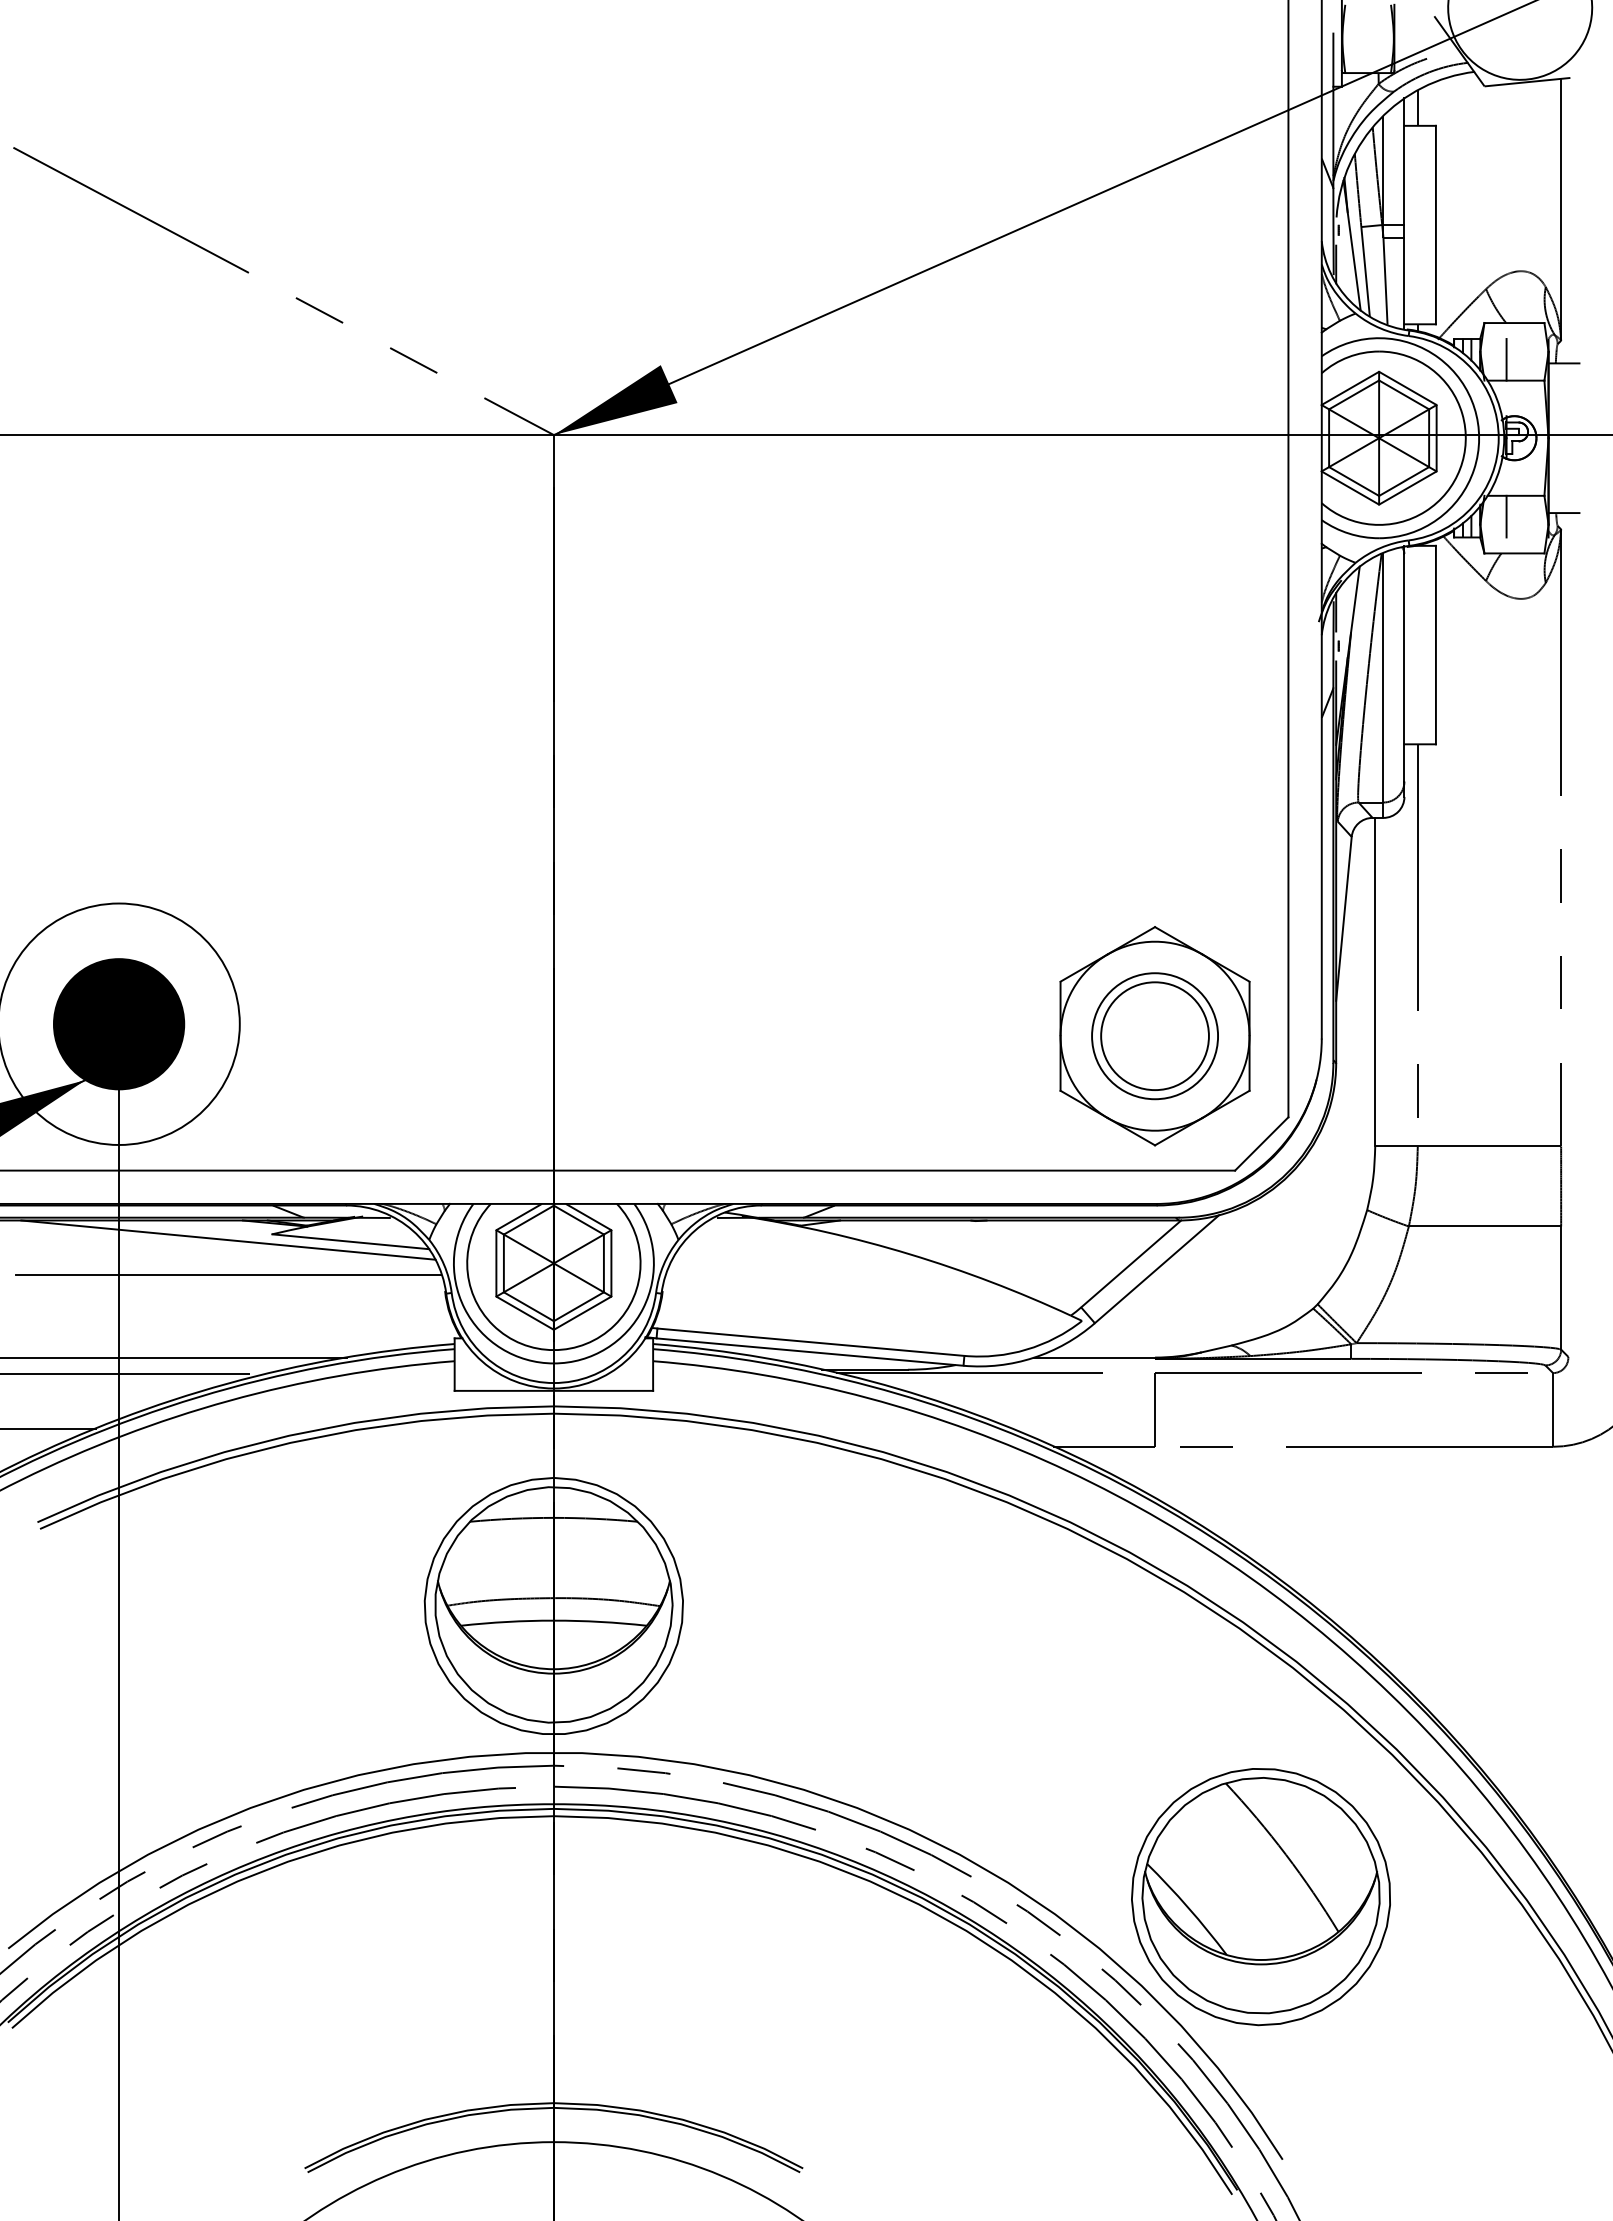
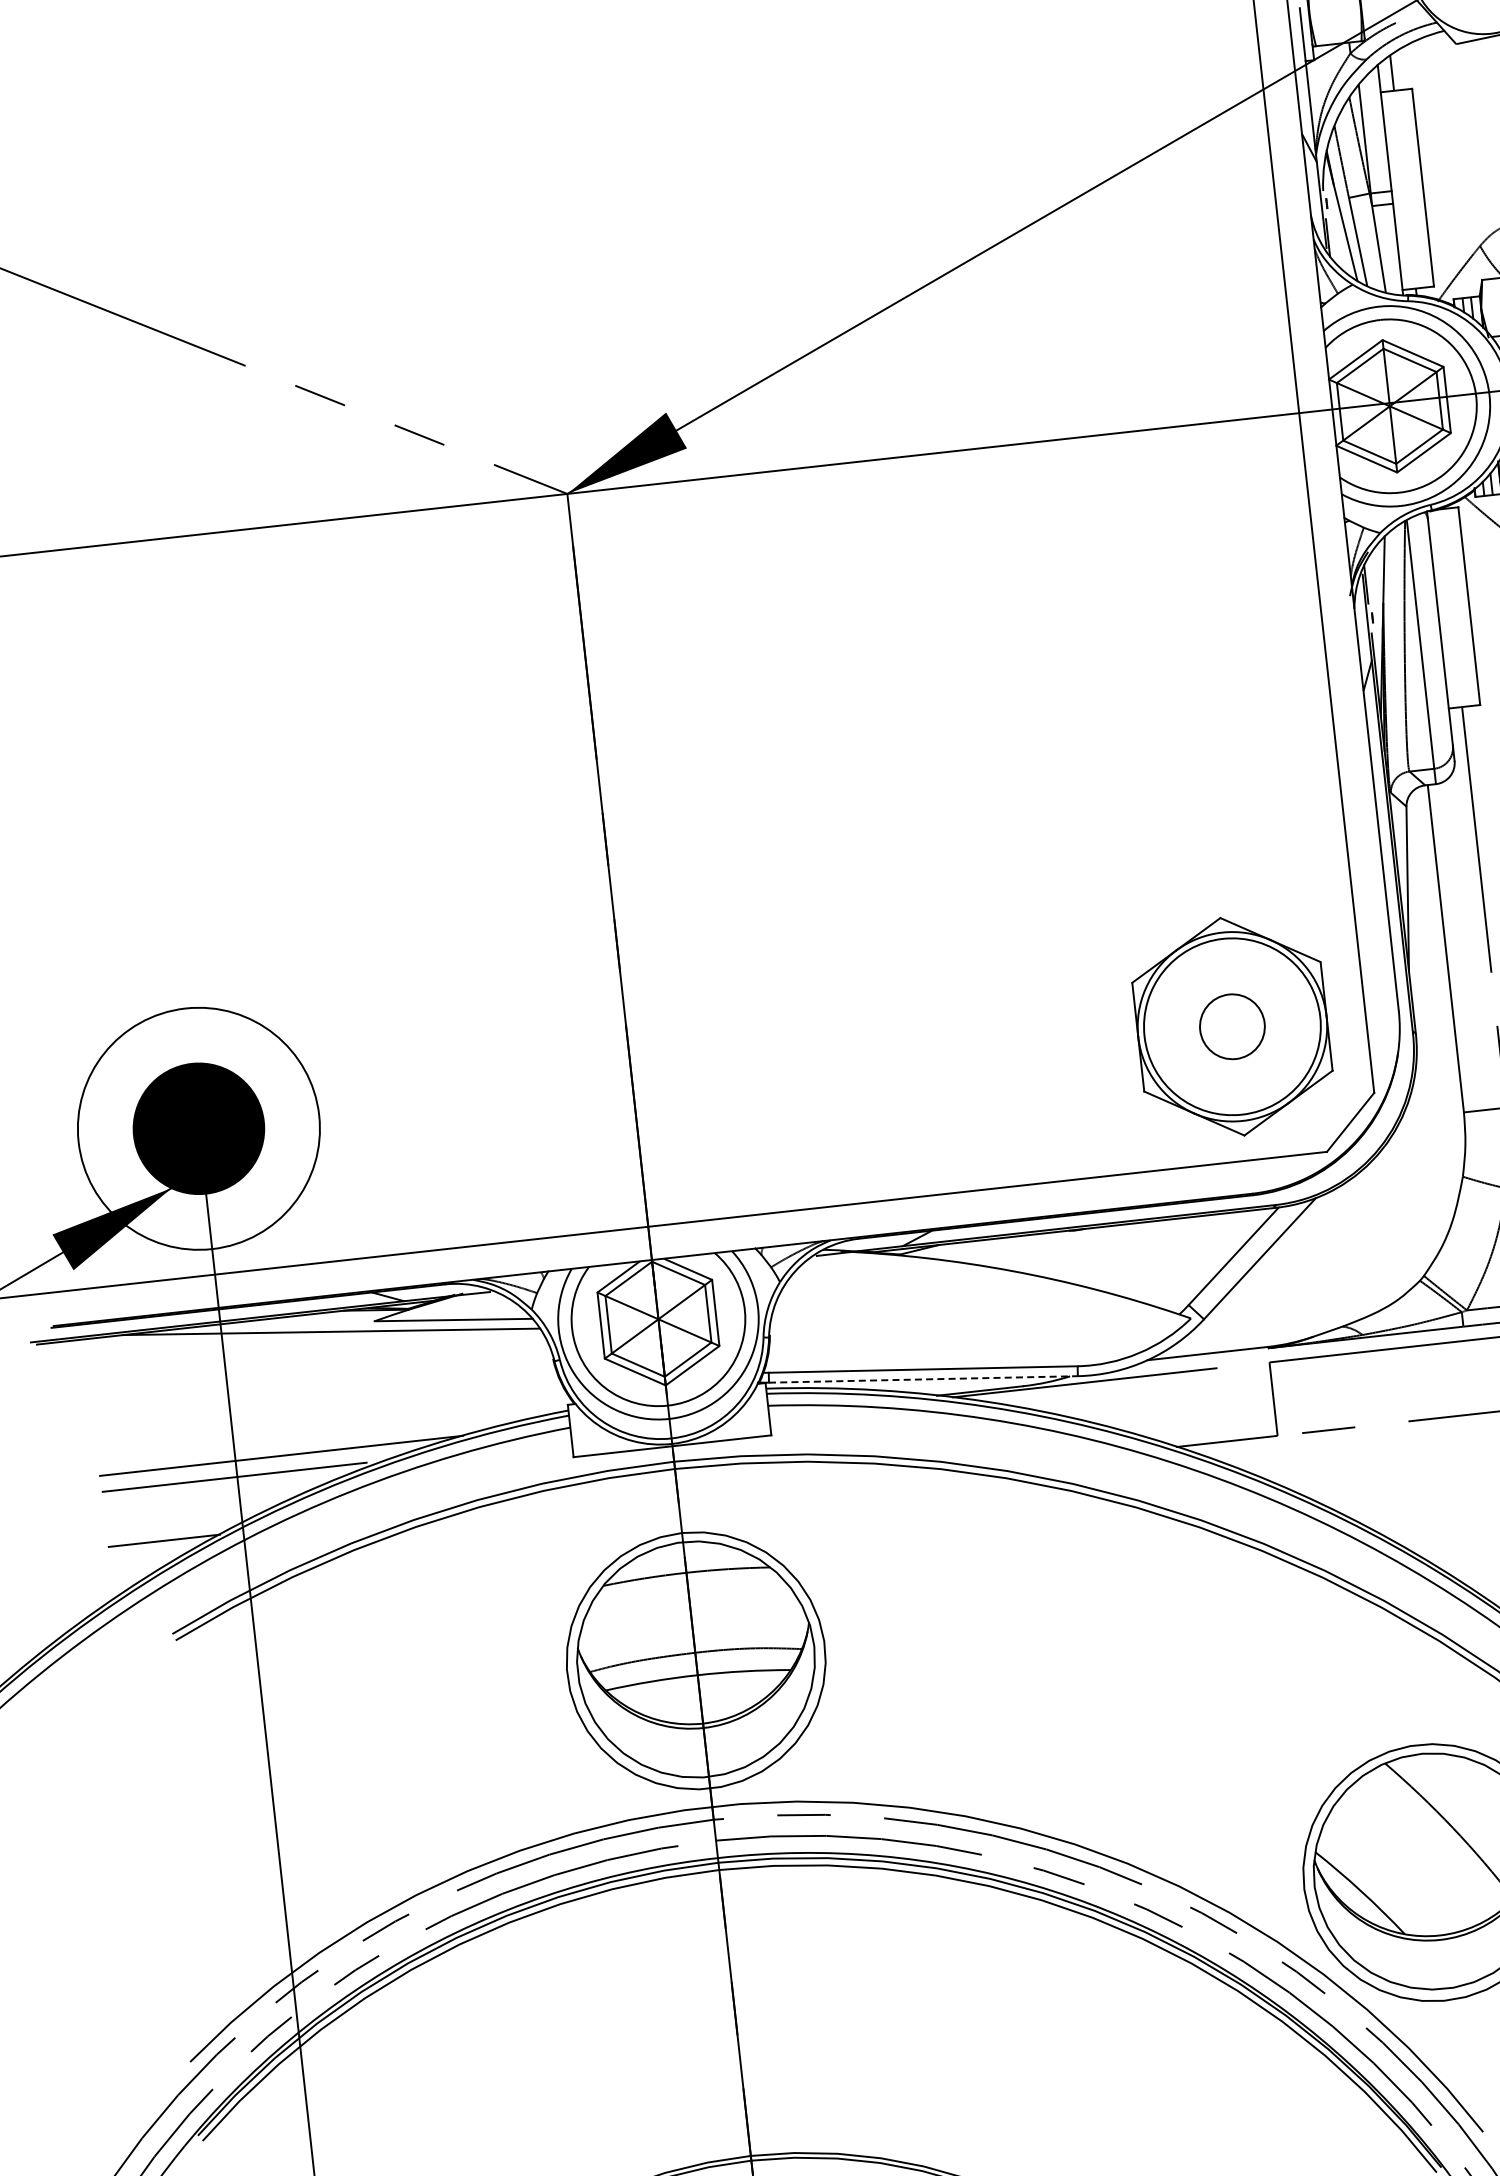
circle: (1154, 1036) -> (1231, 1027), size x0.6
circle: (1155, 1036) -> (1232, 1027), size x1.4
line: (227, 1275) -> (334, 1367), removed
line: (810, 1352) -> (923, 1379), solid -> dashed

